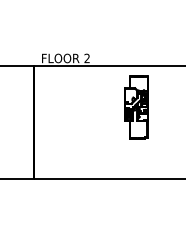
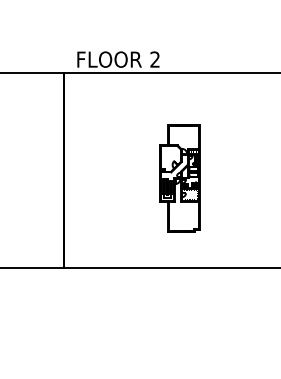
part: (136, 107) -> (179, 178), moved

